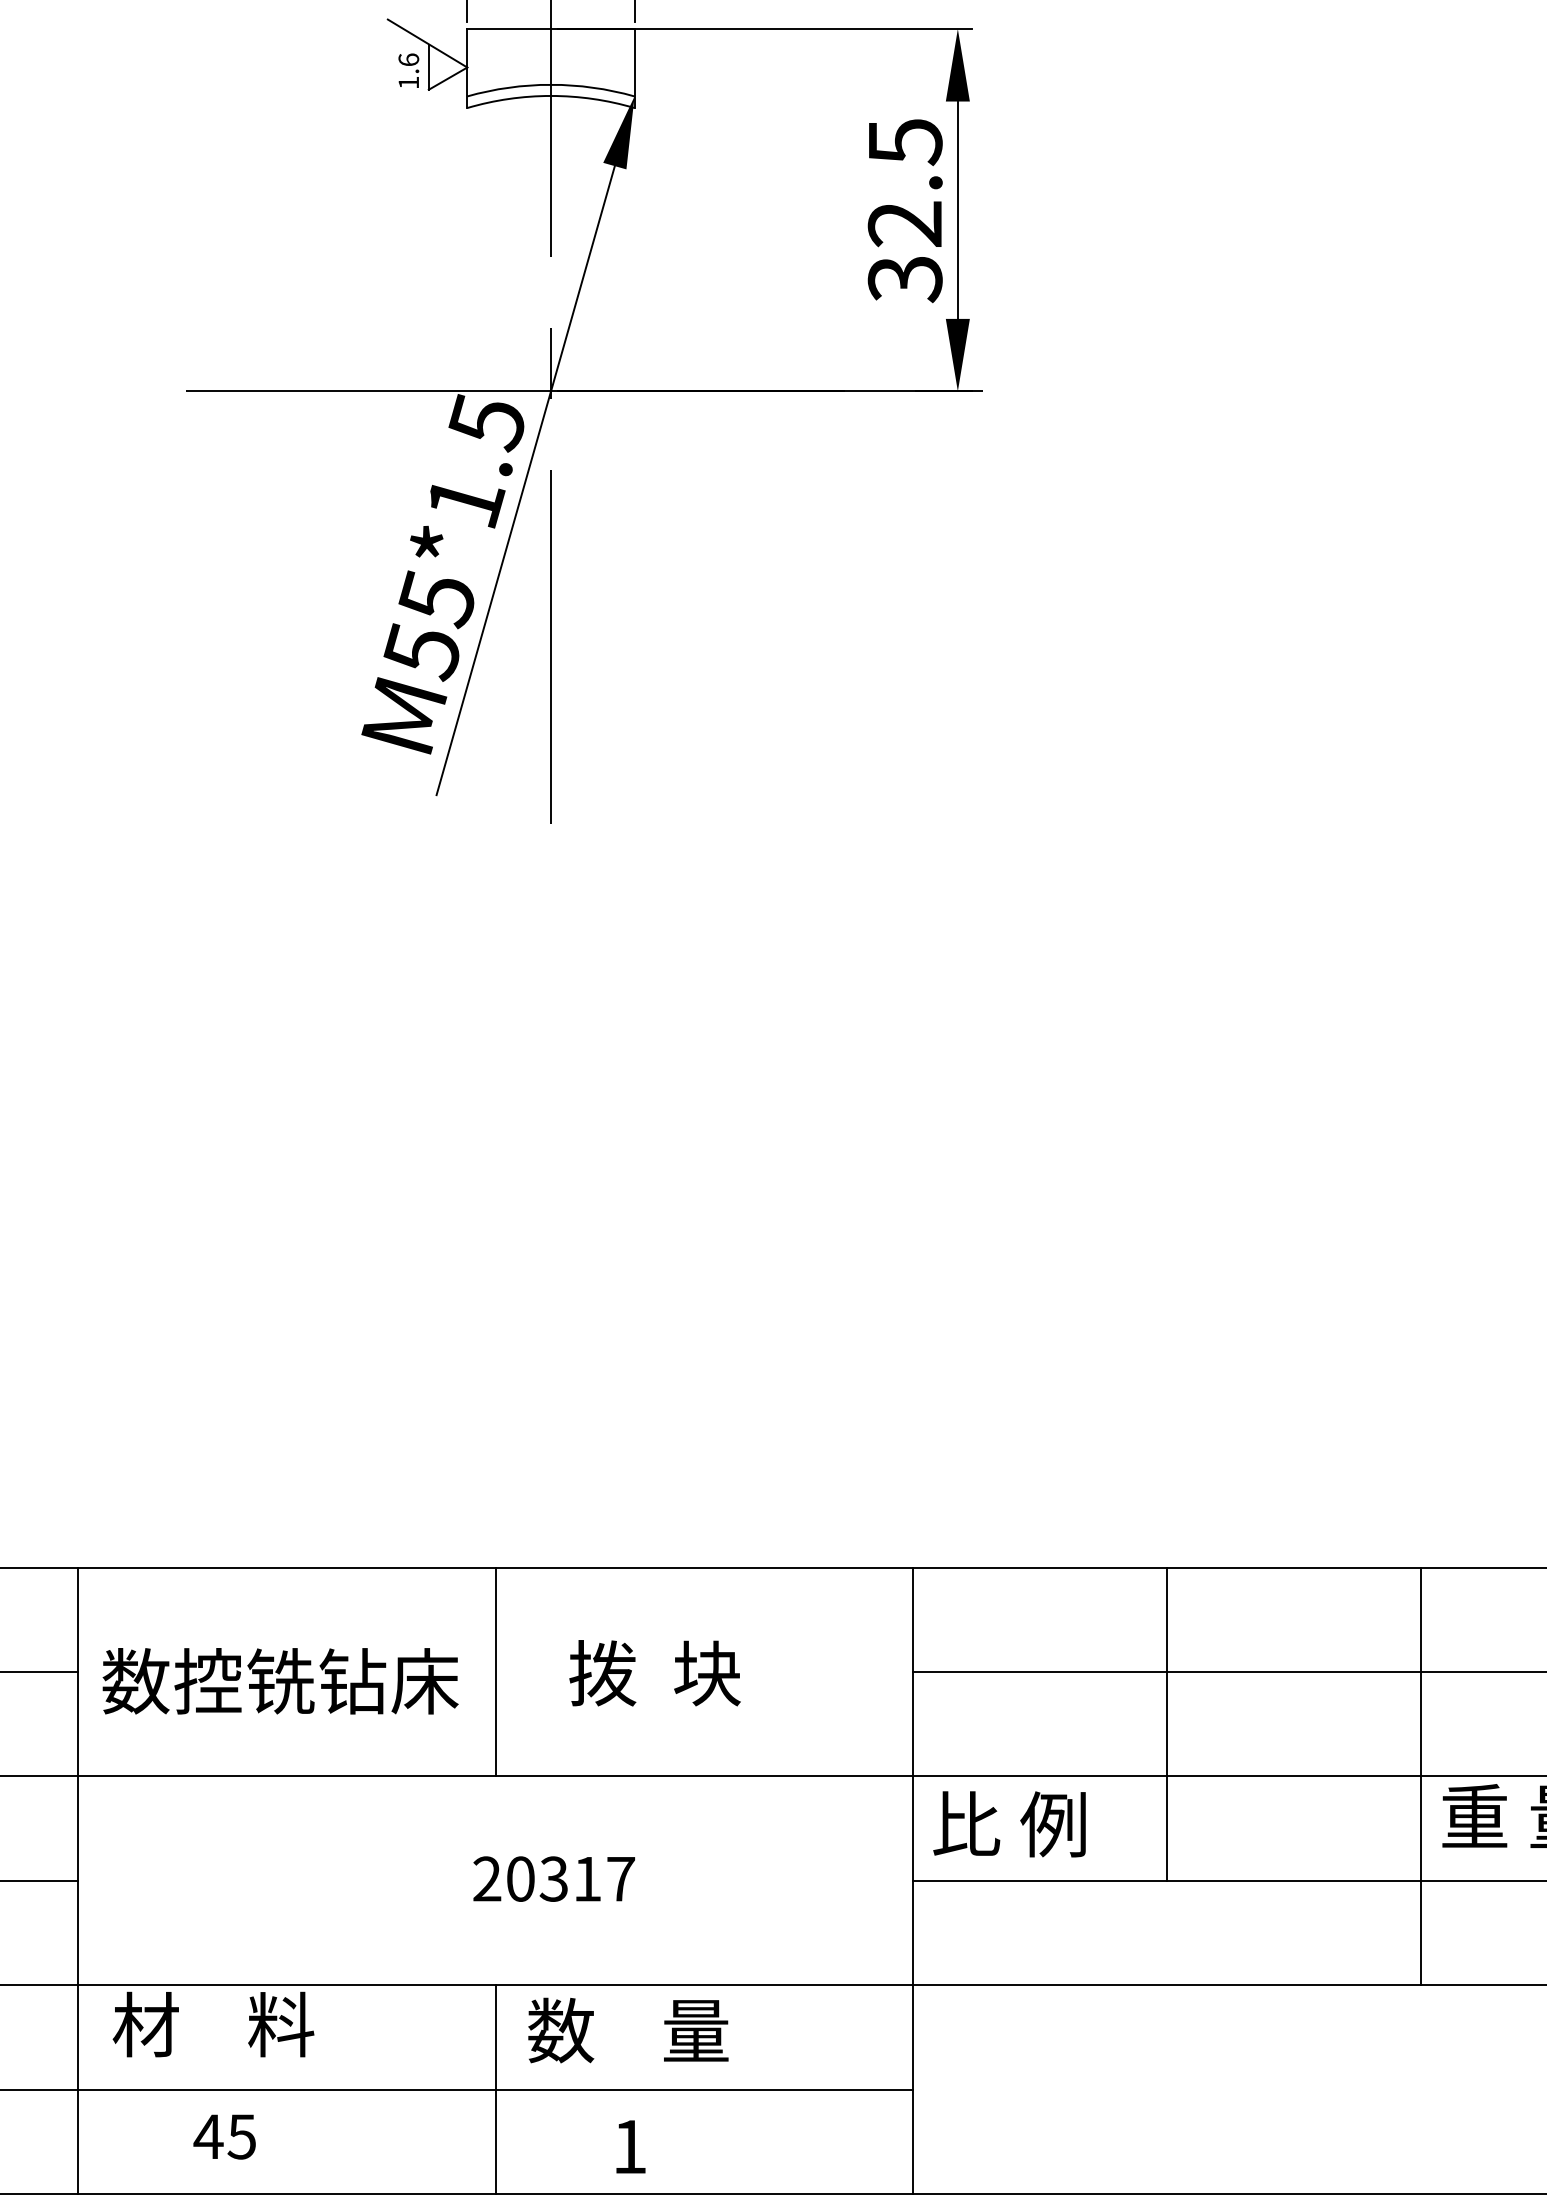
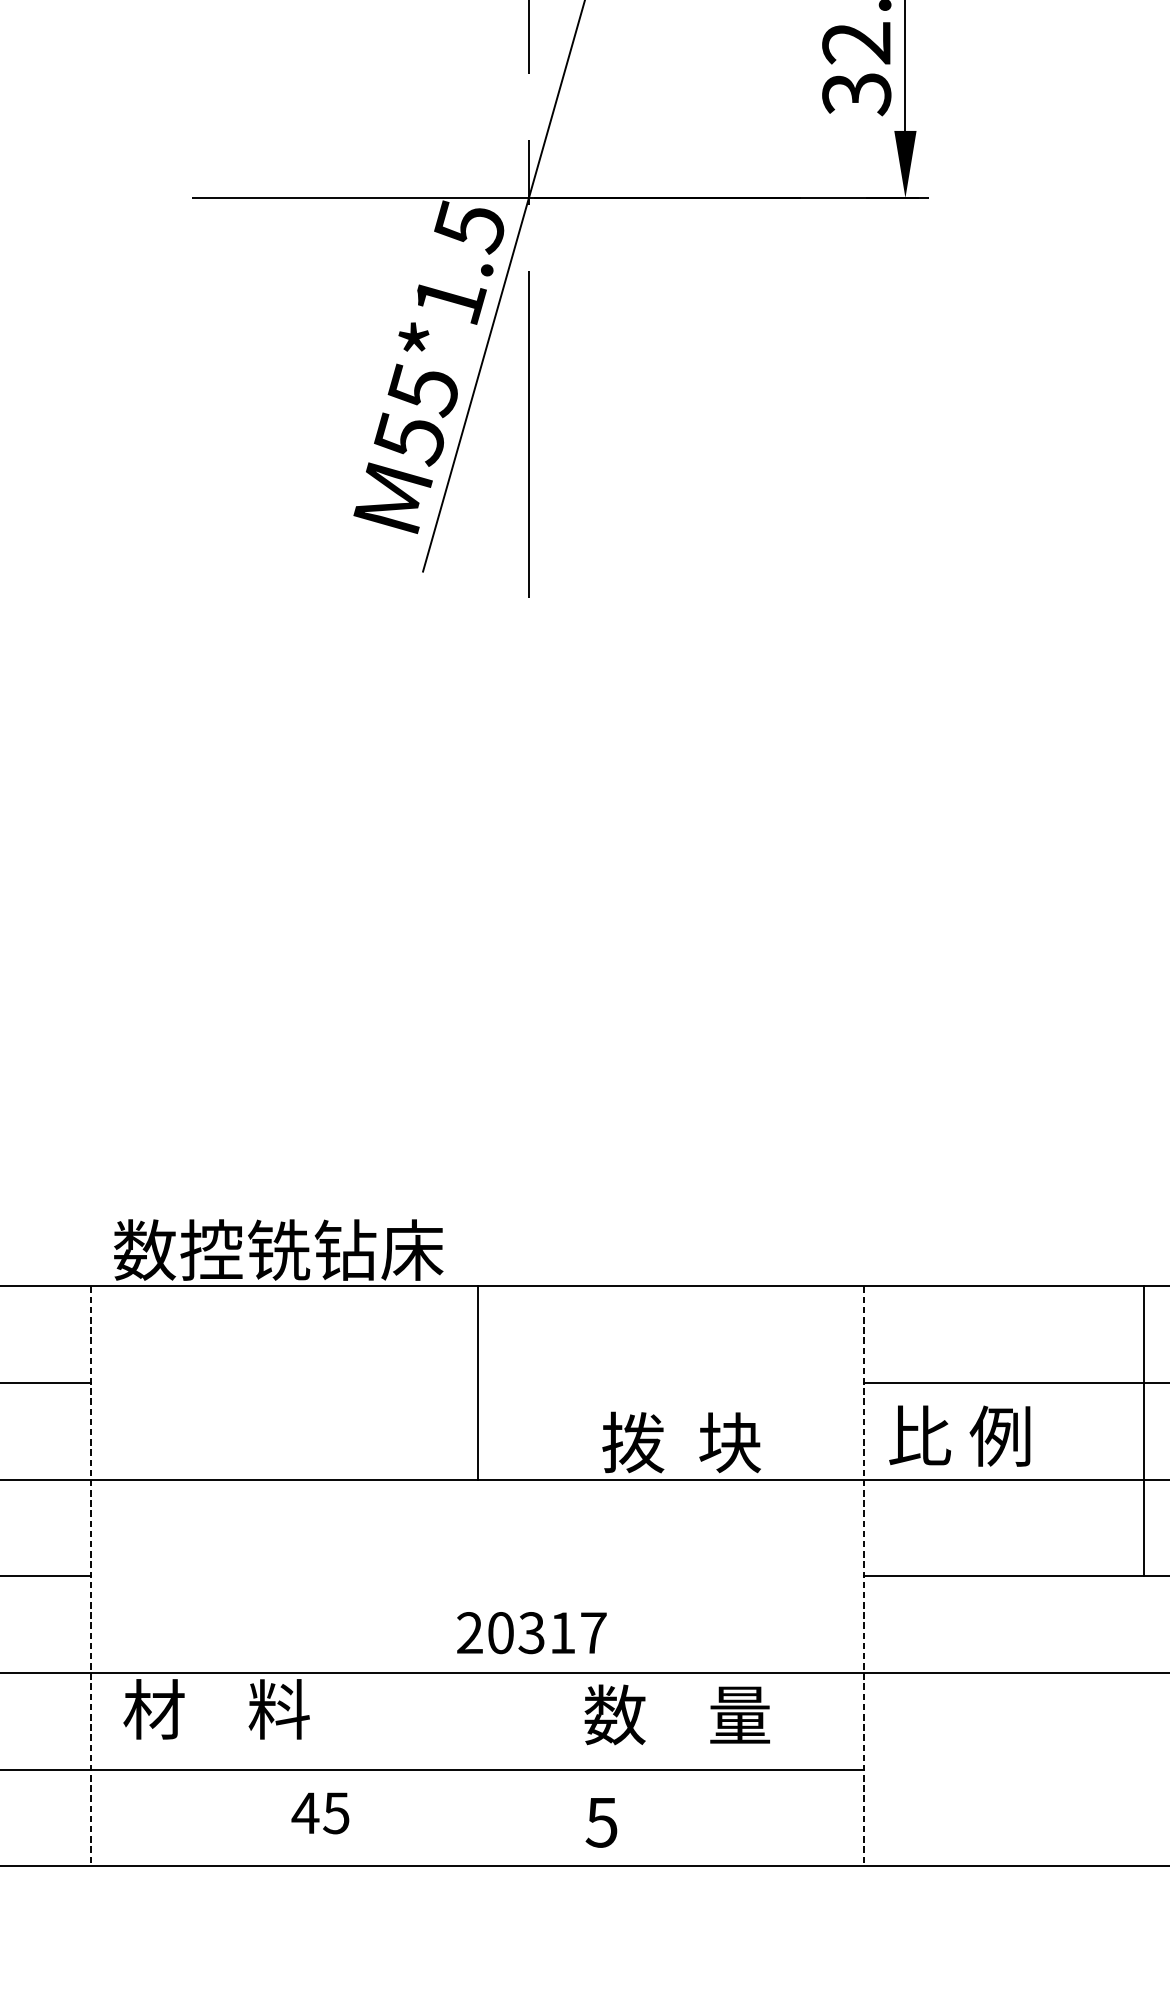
text: (654, 1673) -> (681, 1442), moved
text: (280, 1681) -> (278, 1250), moved
line: (1166, 1723) -> (1143, 1430), moved
text: (1009, 1824) -> (959, 1436), moved
text: (553, 1878) -> (531, 1632), moved
line: (77, 1881) -> (90, 1576), solid -> dashed
line: (913, 1881) -> (864, 1576), solid -> dashed
text: (628, 2030) -> (677, 1714), moved
line: (495, 2089) -> (477, 1769), removed
text: (224, 2136) -> (320, 1812), moved
text: (629, 2147) -> (601, 1823), 1 -> 5

